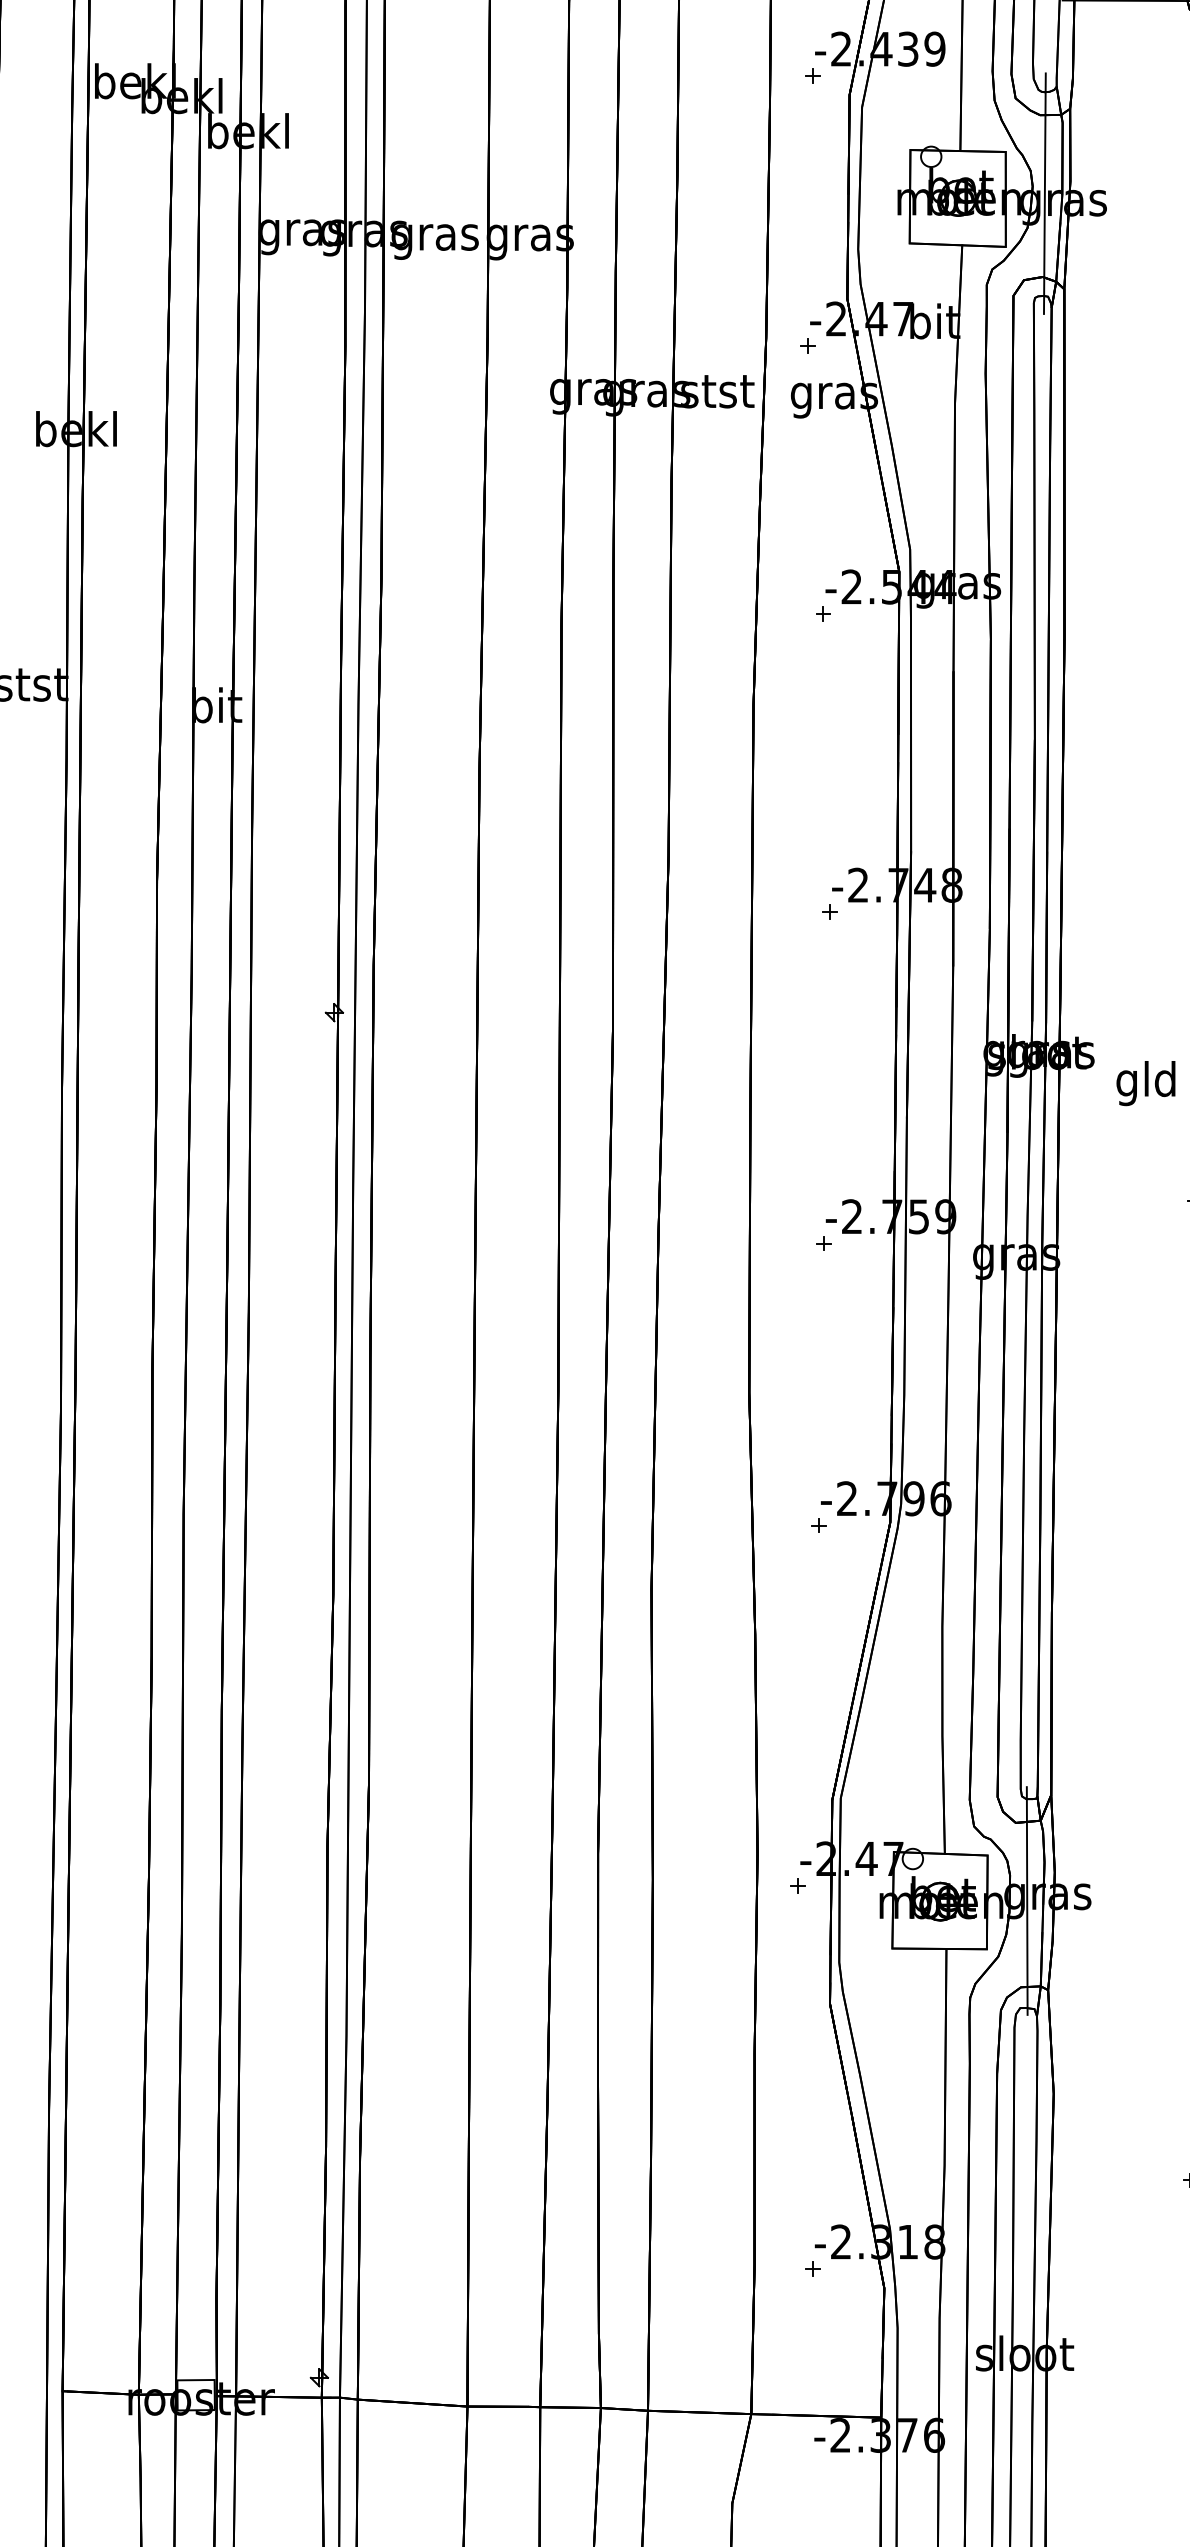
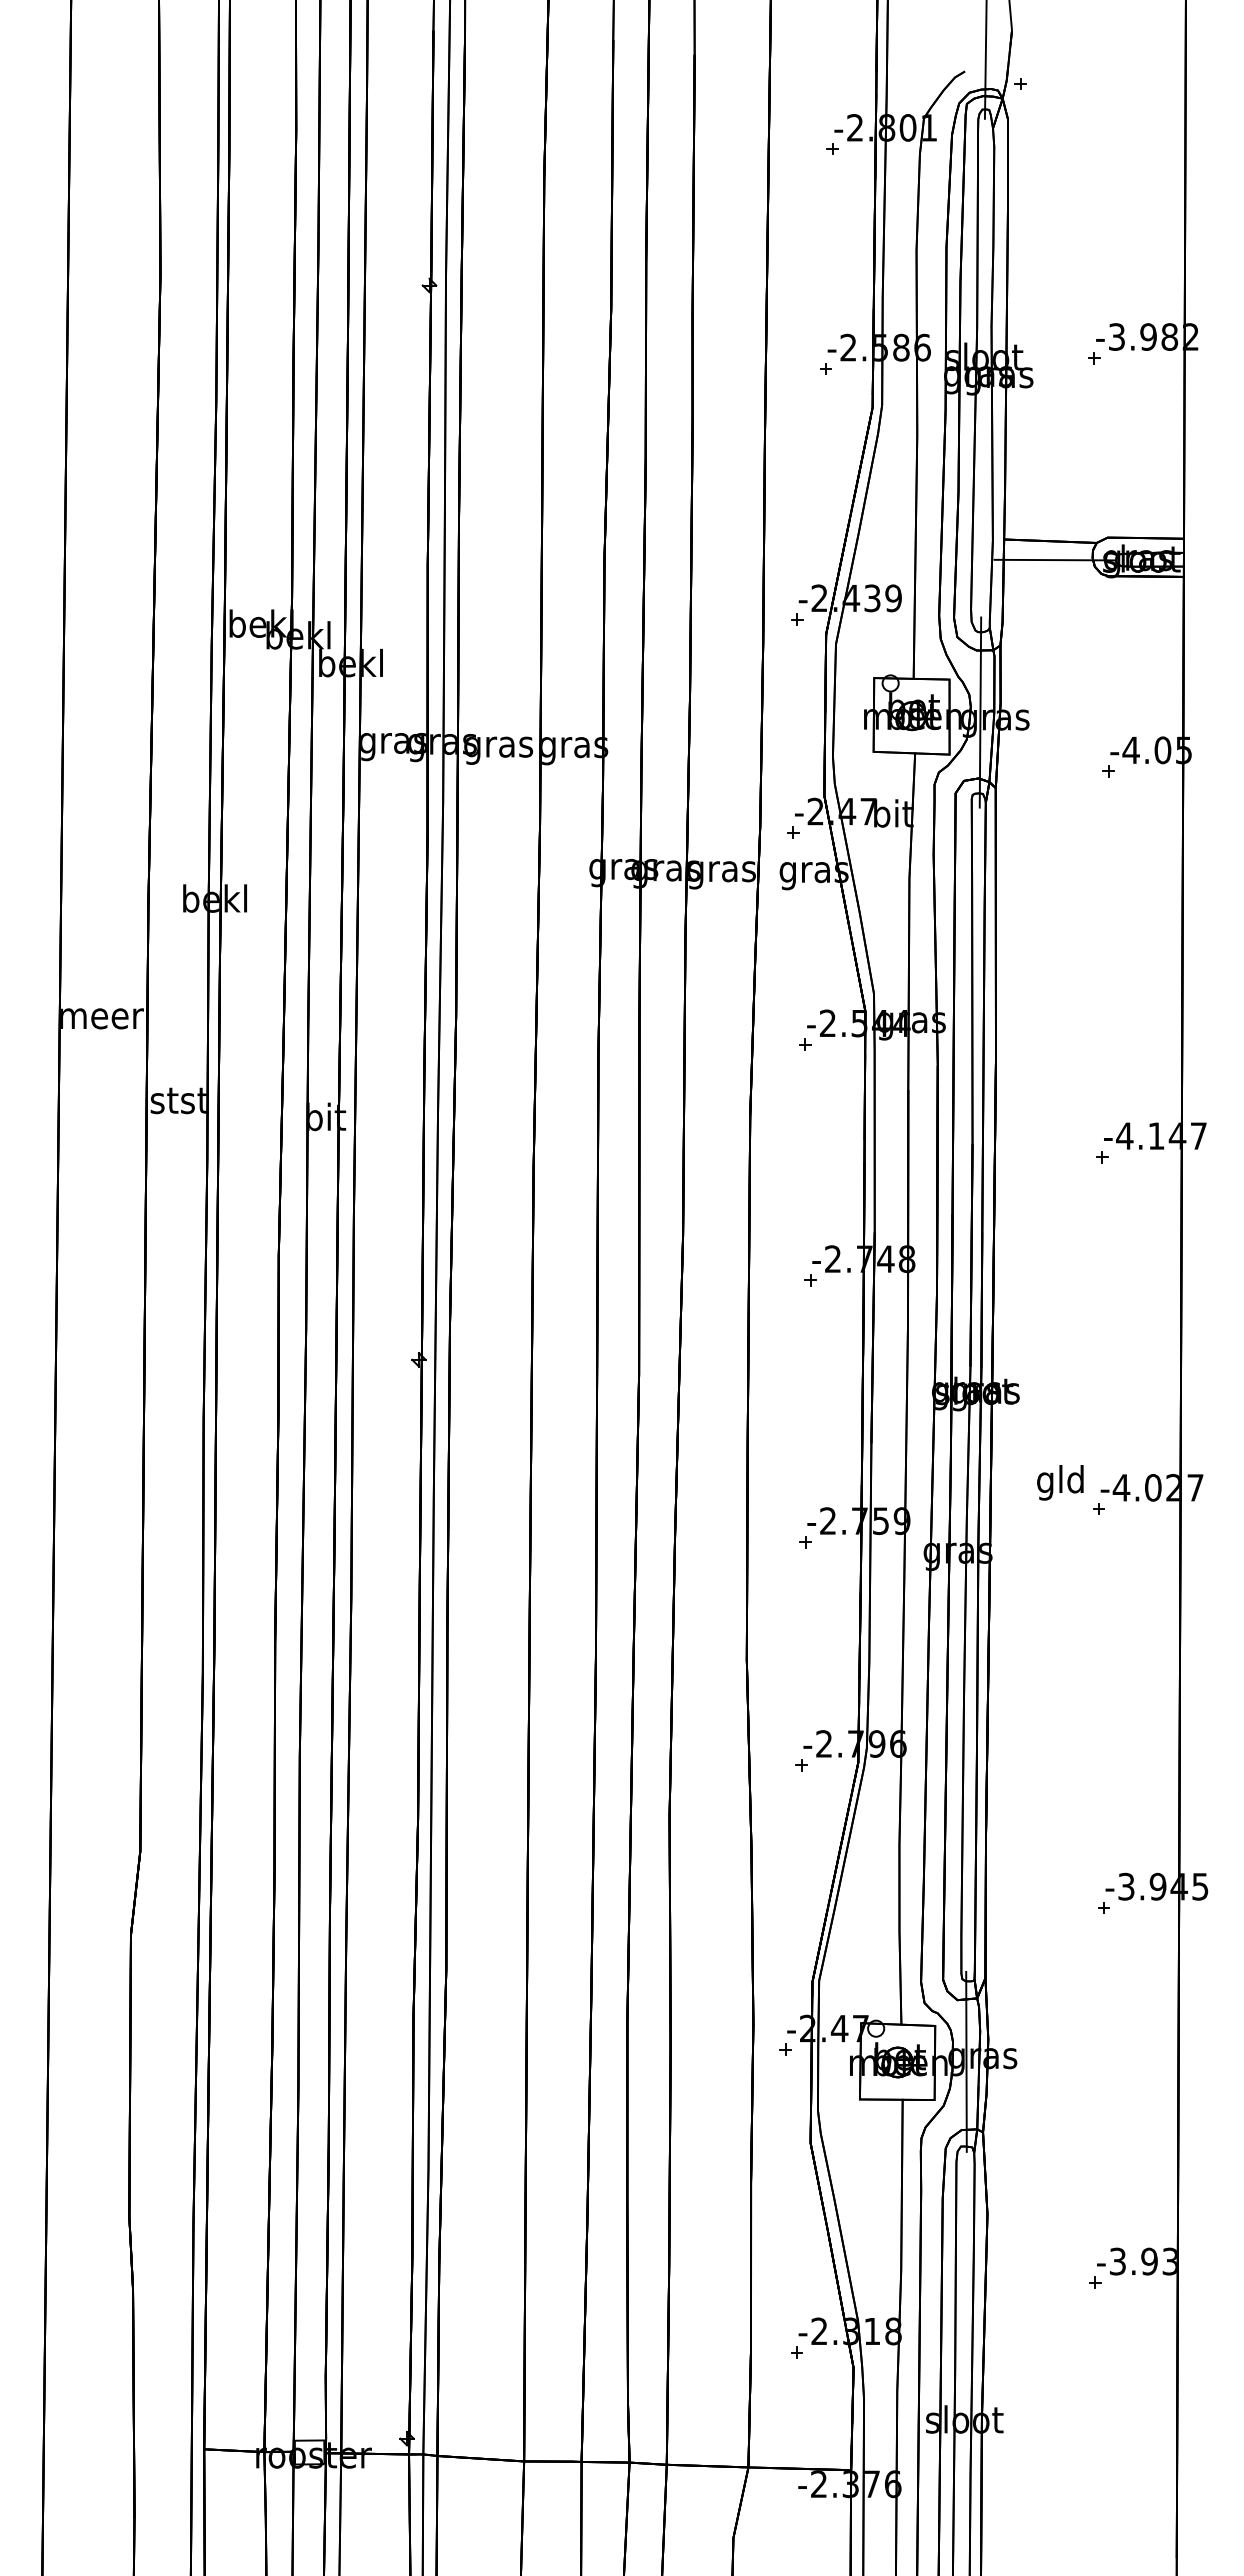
text: (717, 396) -> (721, 872), stst -> gras
text: (1146, 1083) -> (1060, 1482), moved

